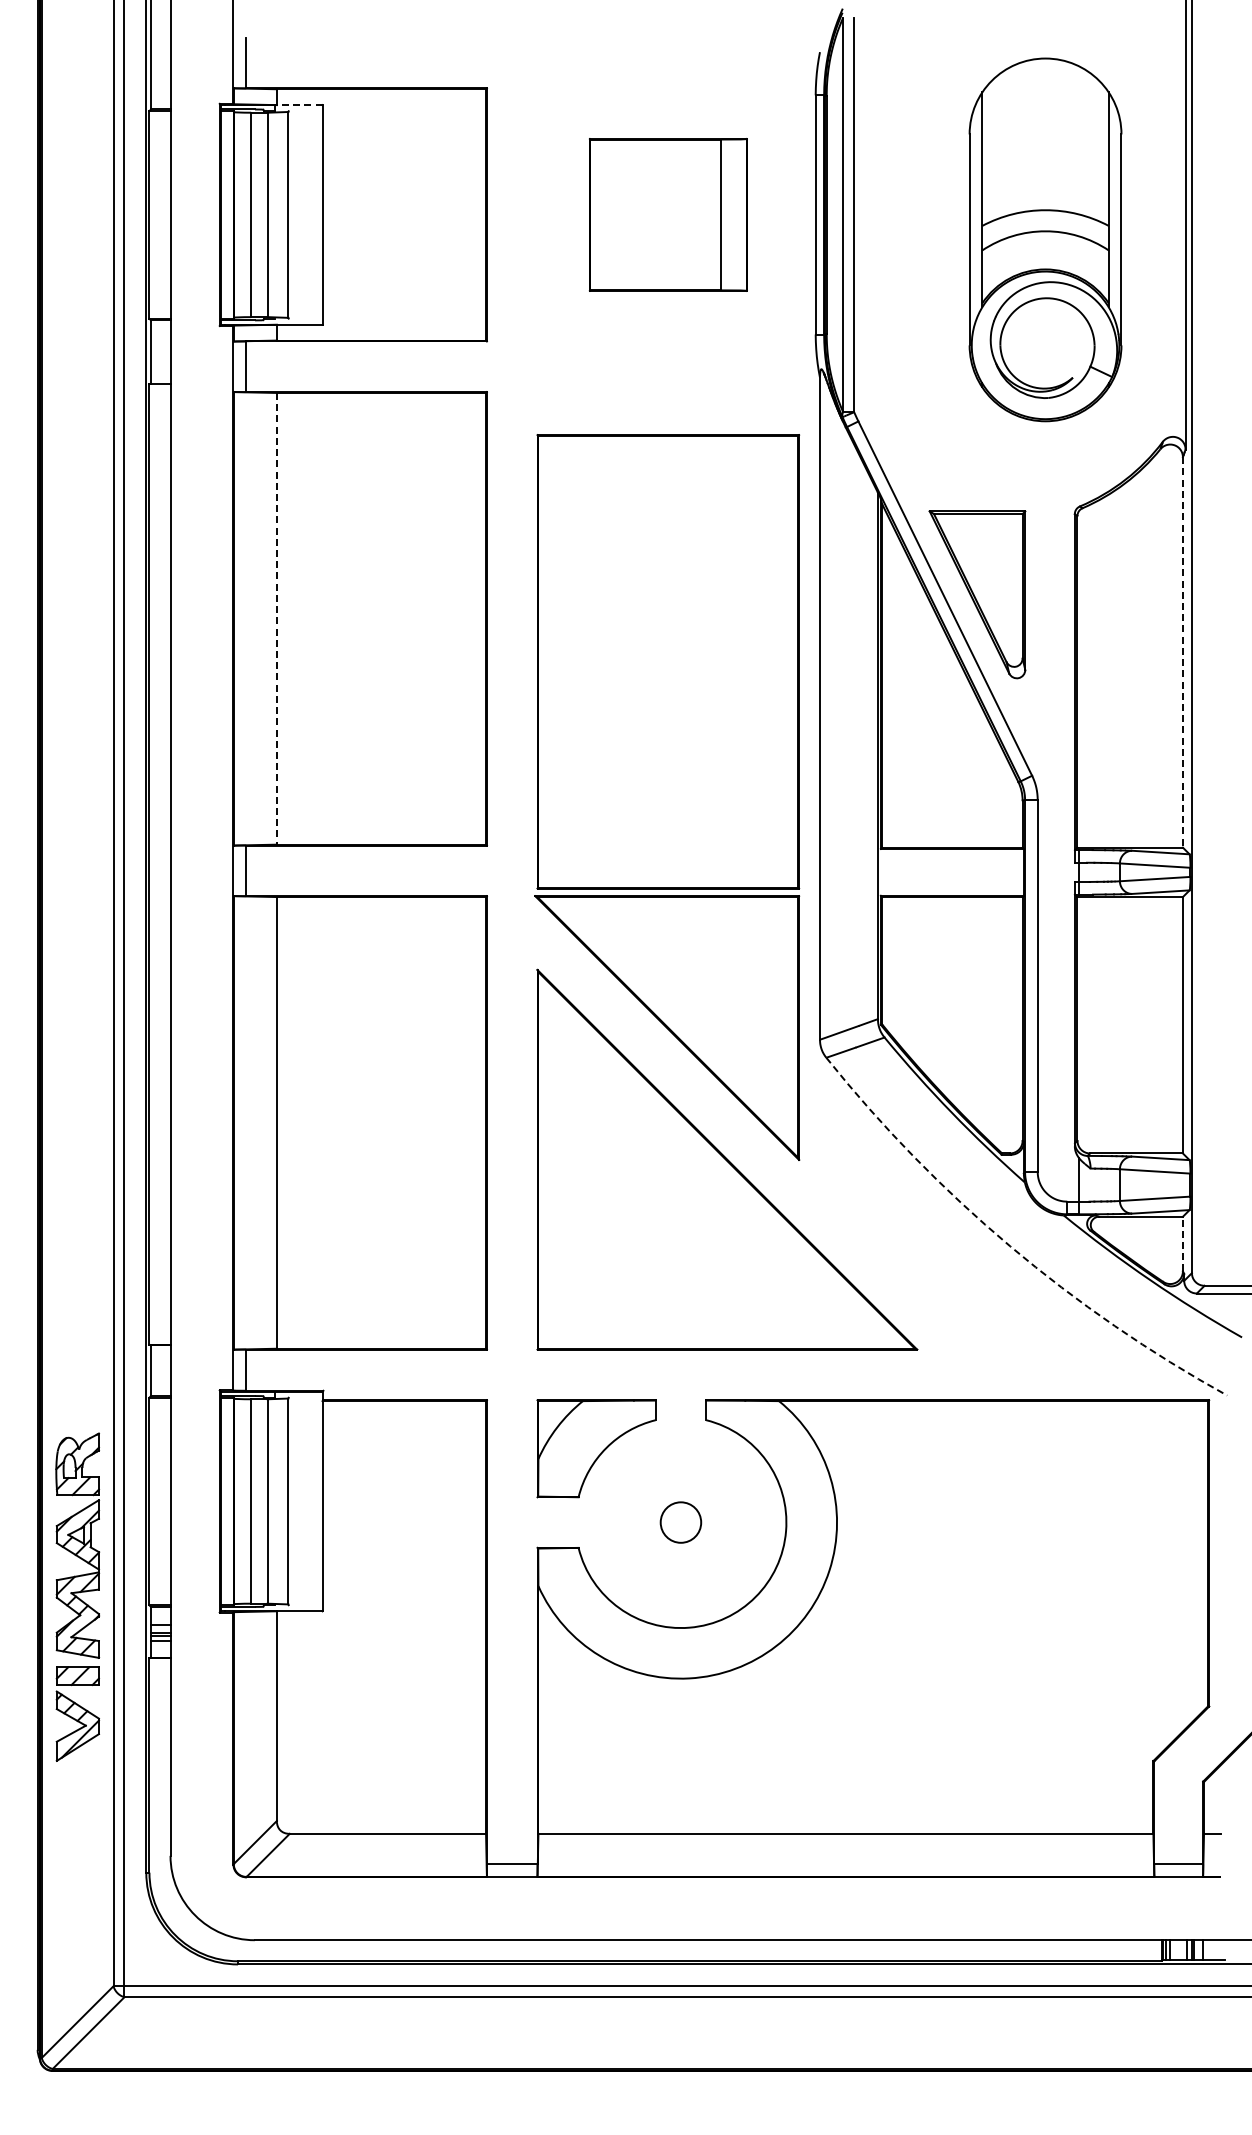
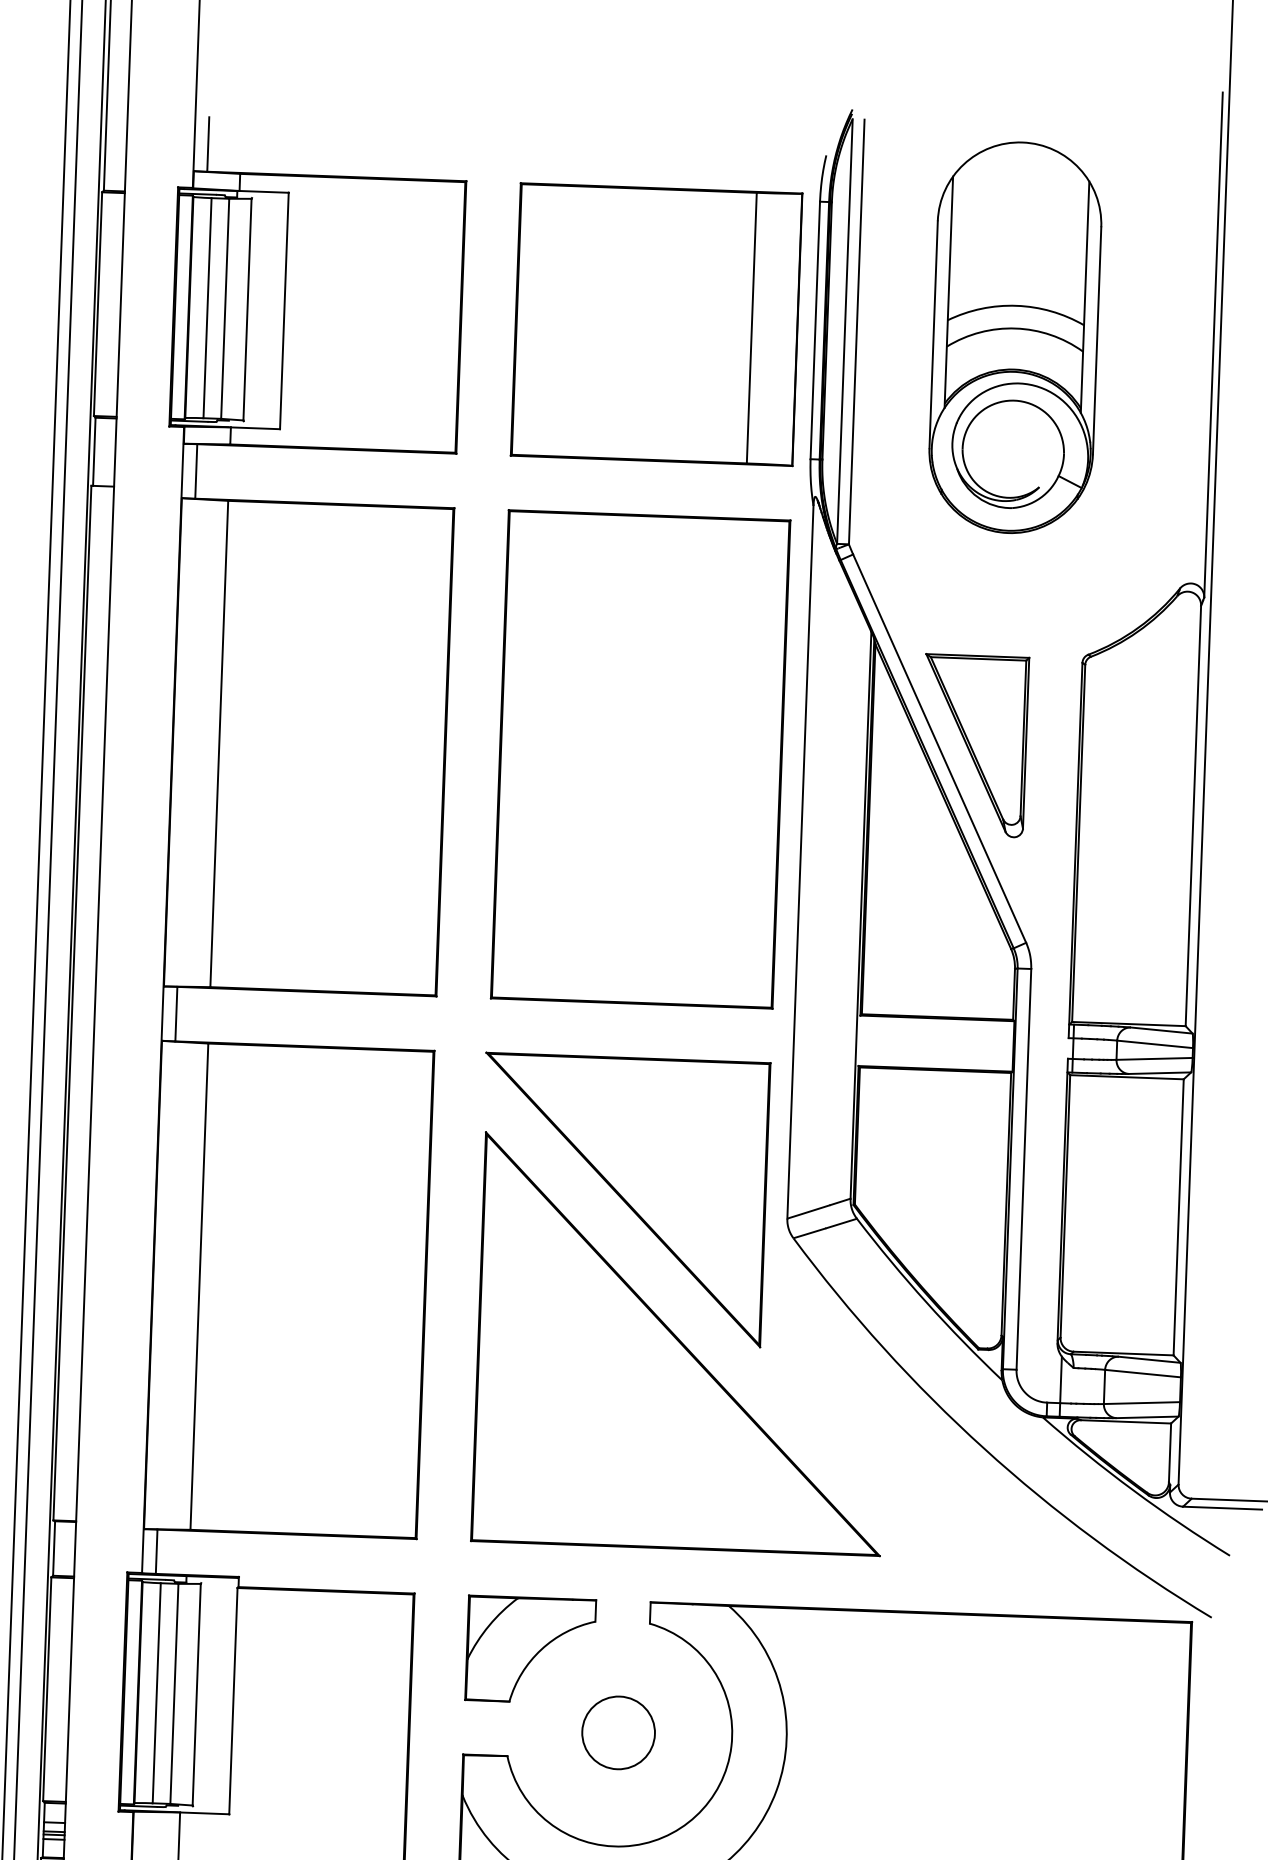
line: (299, 105) -> (263, 192), dashed -> solid
part: (668, 214) -> (656, 324), size x1.67
part: (1045, 239) -> (1015, 337), moved
line: (276, 618) -> (218, 743), dashed -> solid
line: (1182, 652) -> (1192, 816), dashed -> solid
part: (668, 661) -> (640, 759), moved
line: (1182, 1243) -> (1169, 1452), dashed -> solid
arc: (1010, 1246) -> (984, 1448), dashed -> solid
circle: (680, 1522) -> (618, 1732), size x1.67

